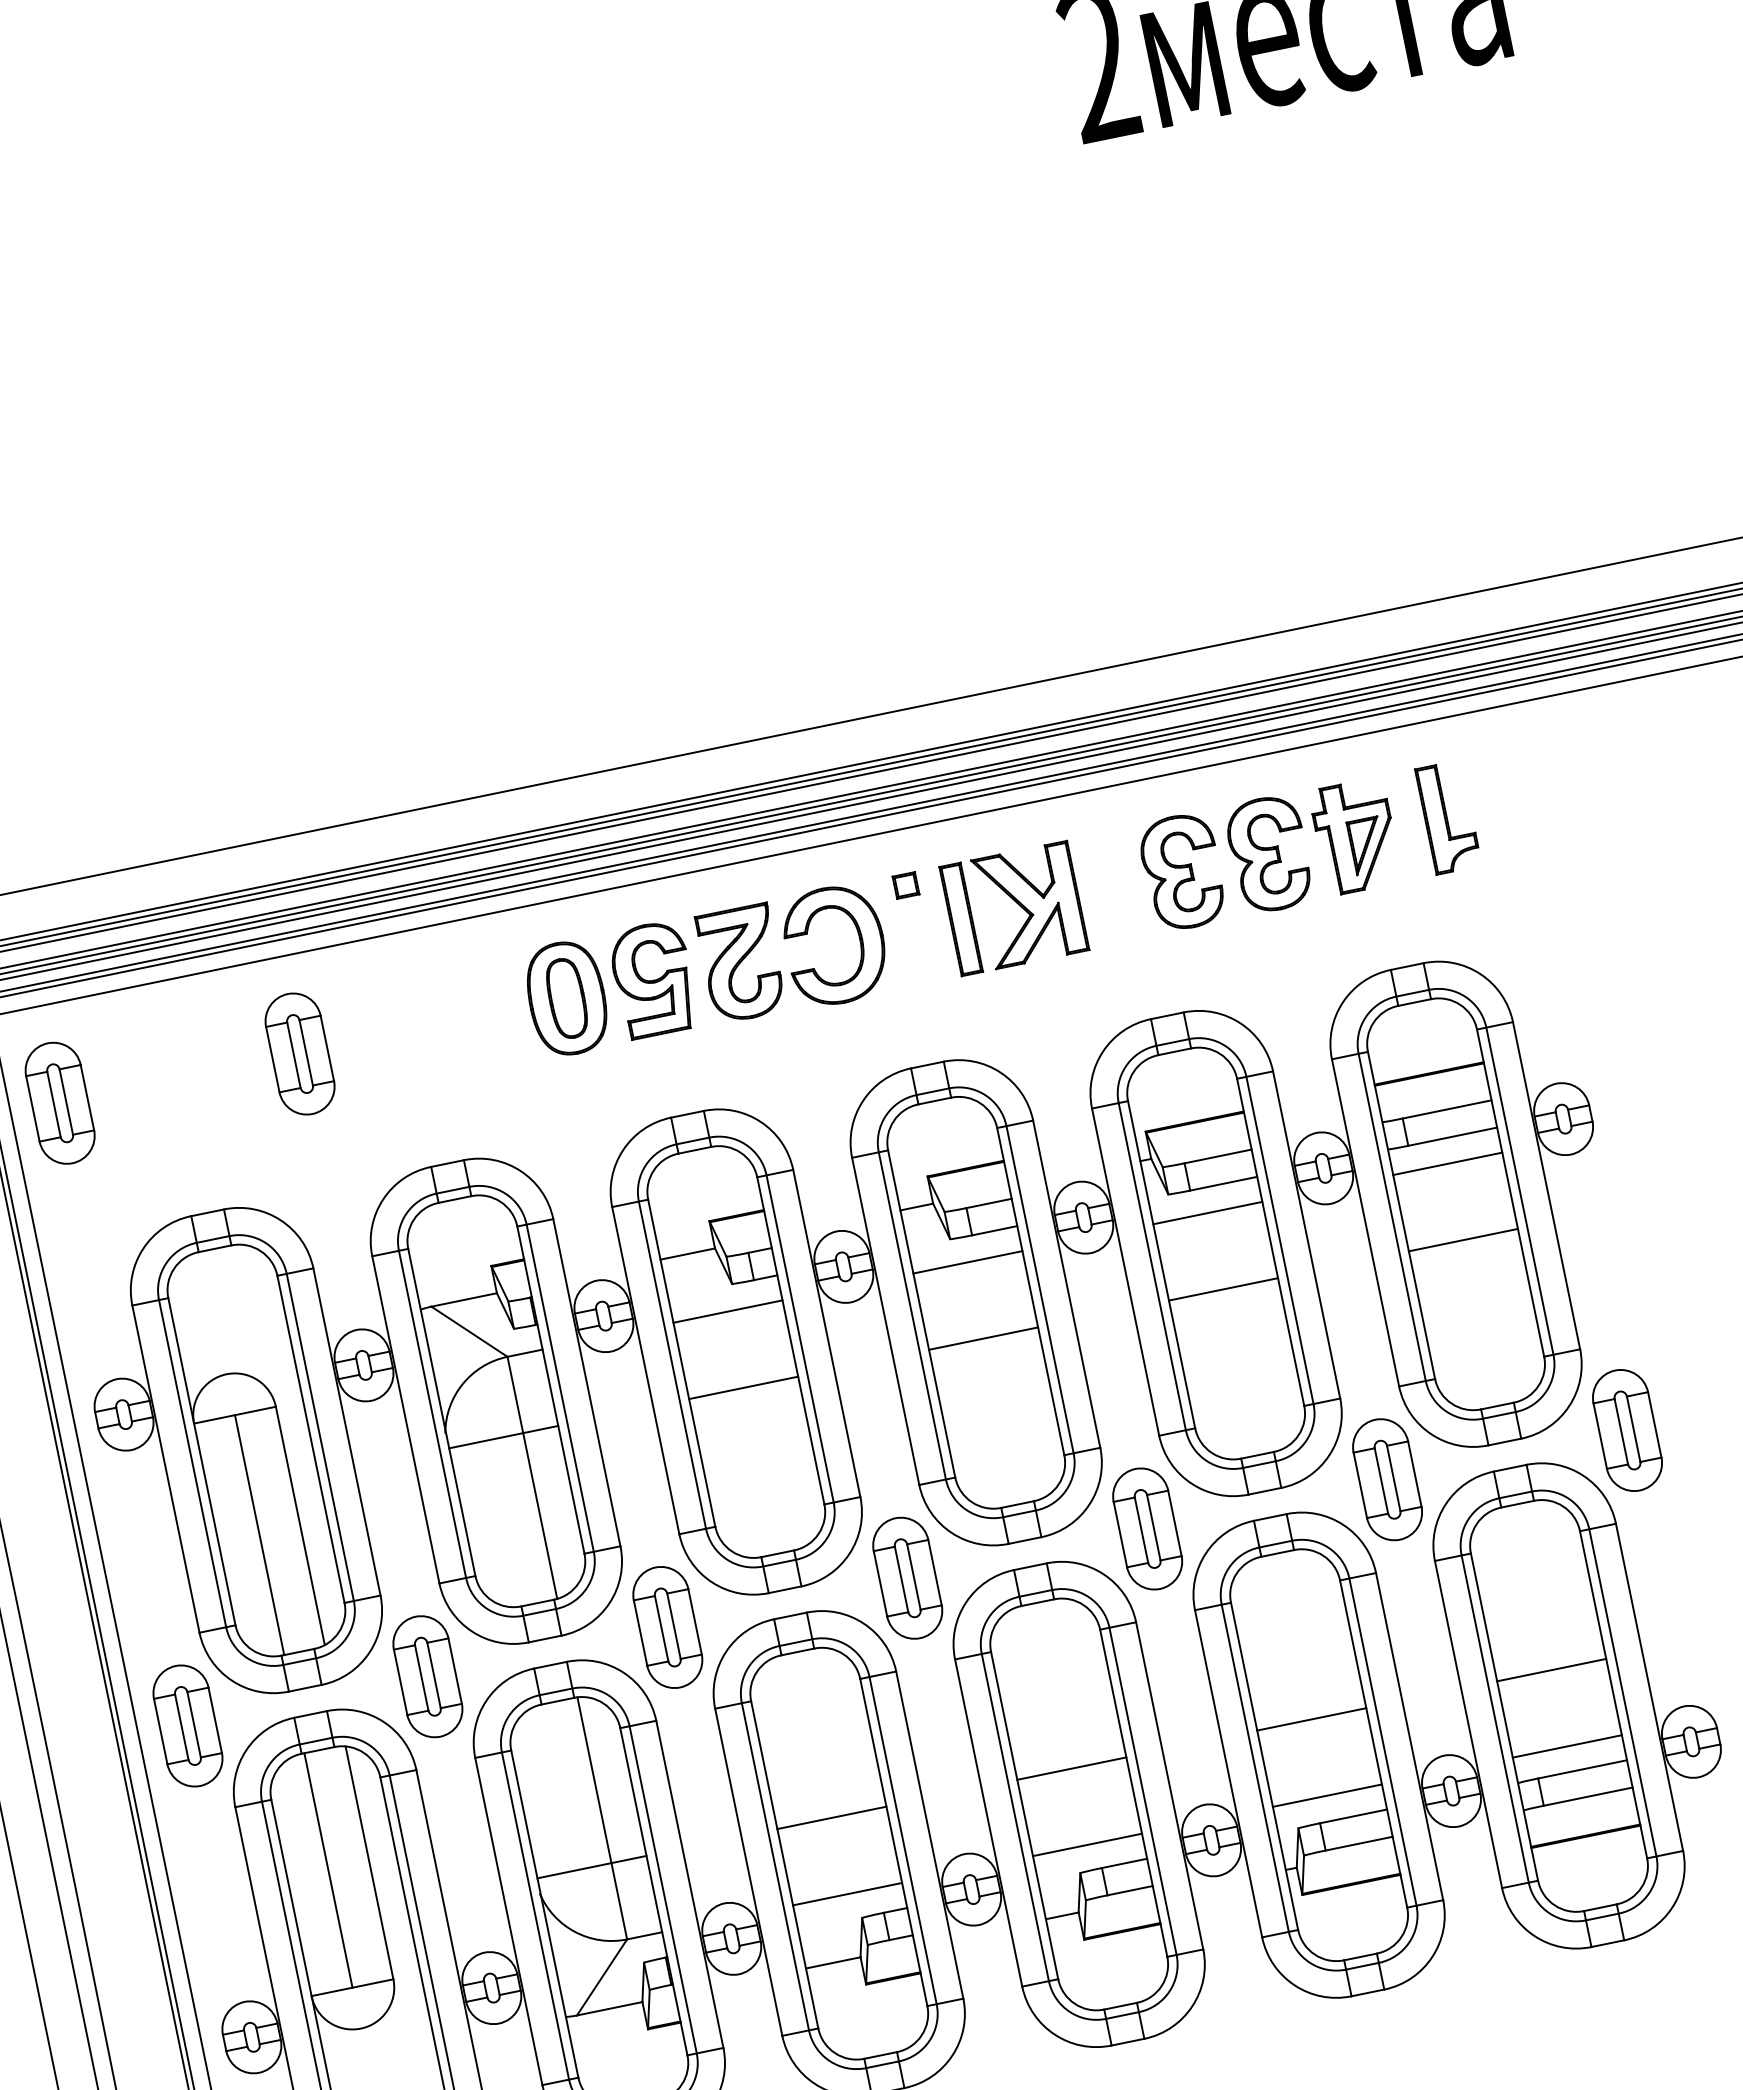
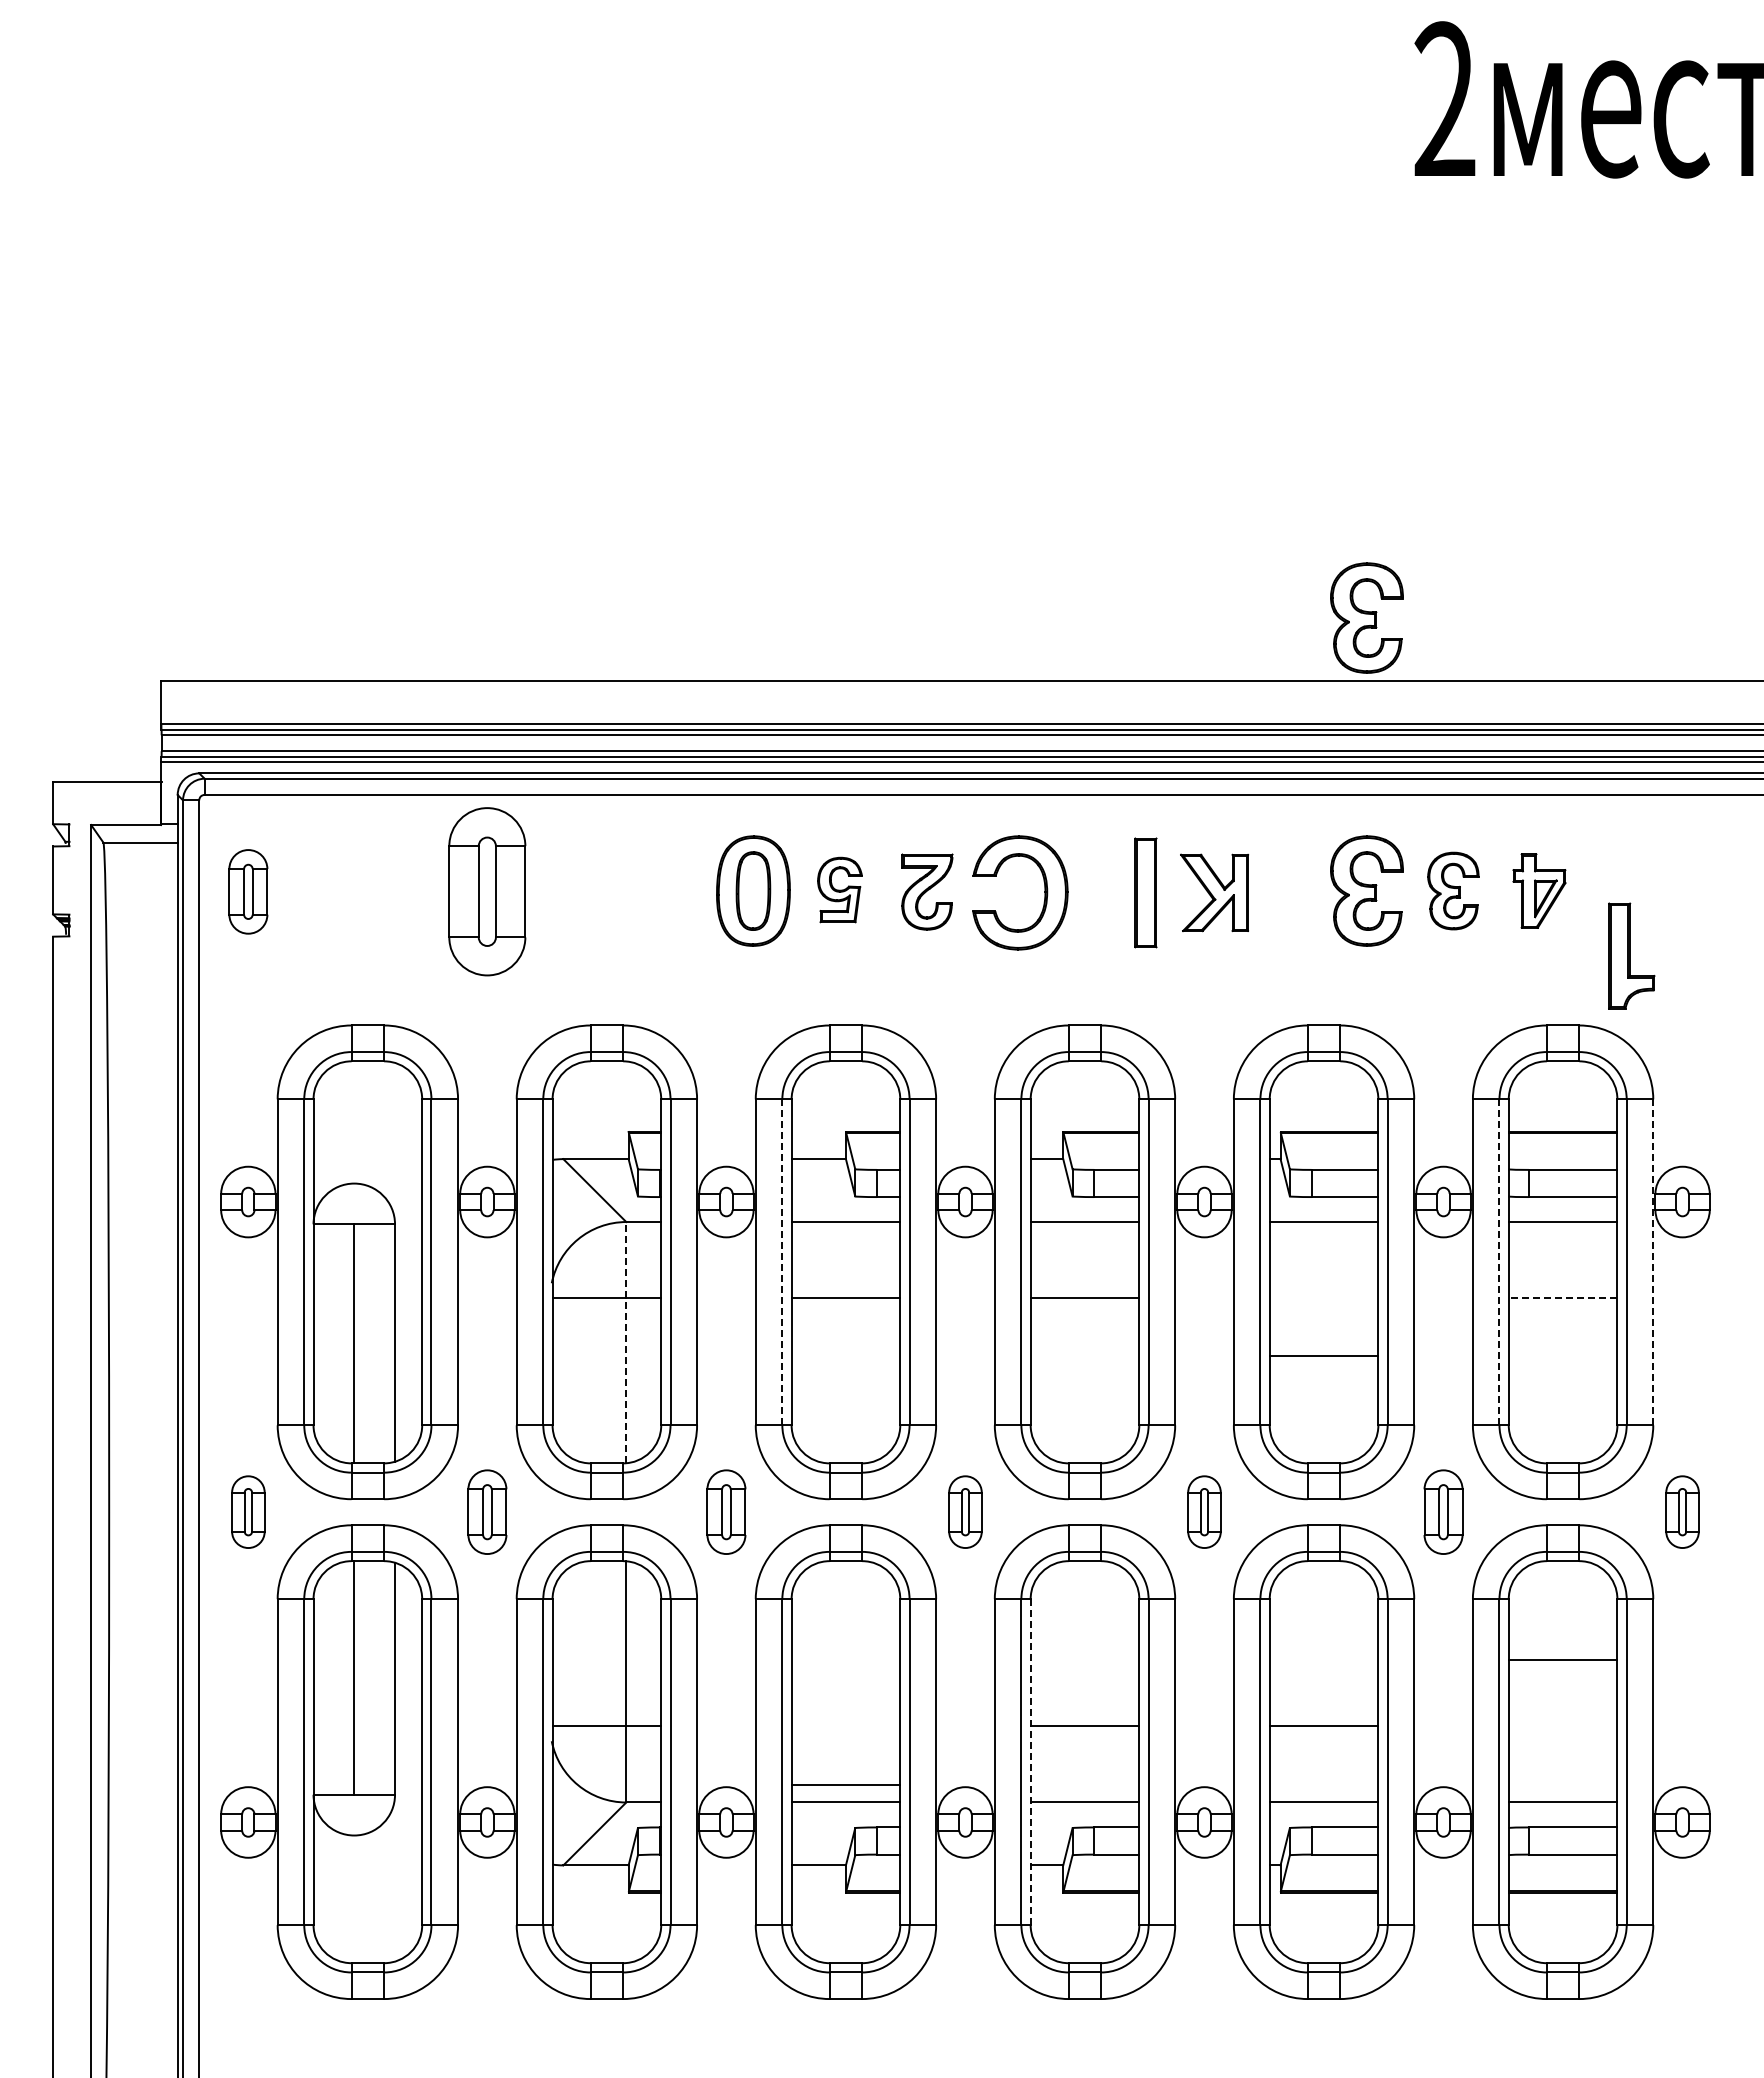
part: (1125, 597) -> (1366, 617), added
part: (1448, 816) -> (1631, 955), moved
part: (1355, 835) -> (1539, 890), size x0.7
part: (1269, 853) -> (1453, 890), size x0.7
part: (905, 885) -> (1099, 849), removed
part: (1030, 904) -> (1214, 892), size x0.7
part: (741, 963) -> (927, 891), size x0.7
part: (653, 979) -> (839, 889), size x0.6
part: (300, 1053) -> (487, 891), size x1.4
part: (60, 1102) -> (248, 891), size x0.7
line: (1546, 1185) -> (1653, 1262), solid -> dashed
line: (1392, 1217) -> (1499, 1262), solid -> dashed
line: (1462, 1240) -> (1562, 1298), solid -> dashed
line: (1223, 1289) -> (1323, 1356), moved
line: (672, 1365) -> (782, 1262), solid -> dashed
part: (1627, 1429) -> (1682, 1511), size x0.6
line: (532, 1477) -> (626, 1342), solid -> dashed
part: (1387, 1479) -> (1443, 1511), size x0.7
part: (1147, 1528) -> (1204, 1511), size x0.6
part: (907, 1577) -> (965, 1511), size x0.6
part: (667, 1626) -> (726, 1511), size x0.7
line: (1551, 1670) -> (1562, 1660), moved
part: (427, 1675) -> (487, 1511), size x0.7
part: (187, 1725) -> (248, 1511), size x0.6
line: (1024, 1816) -> (1030, 1762), solid -> dashed
line: (831, 1817) -> (845, 1785), moved

